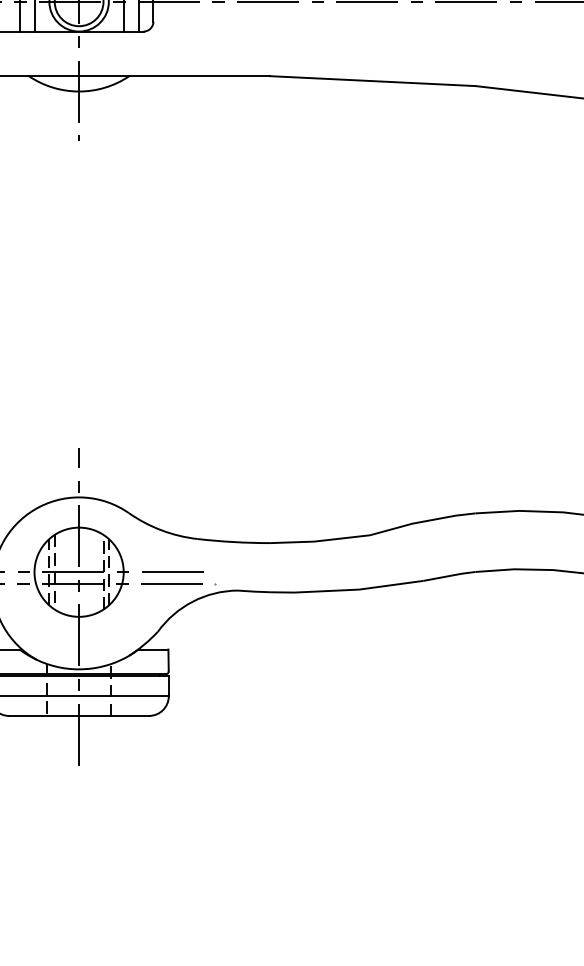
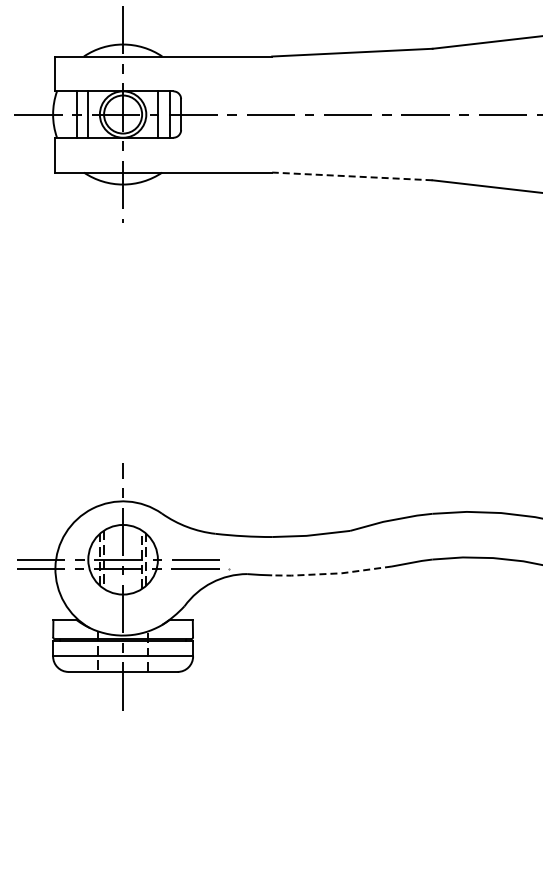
line: (371, 81) -> (351, 176), solid -> dashed
line: (346, 589) -> (331, 573), solid -> dashed

